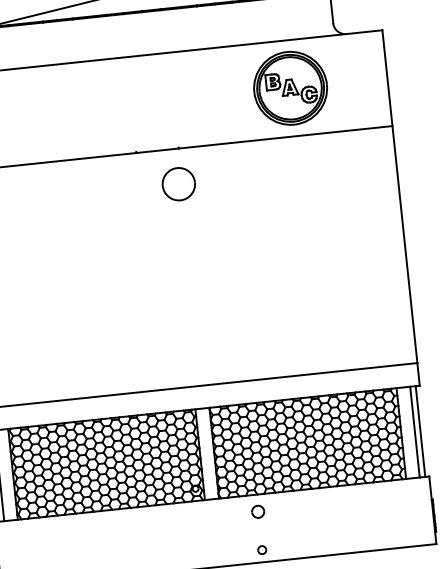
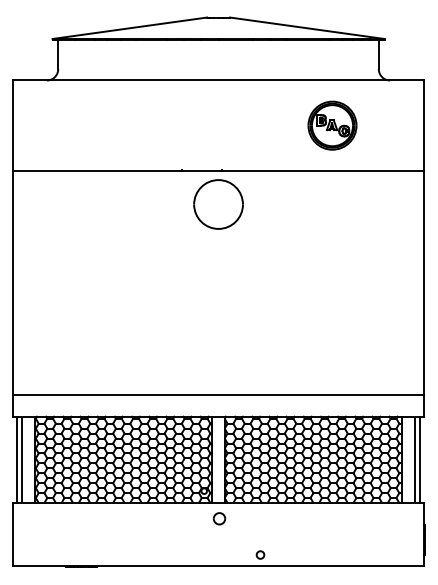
part: (290, 88) -> (332, 125), size x0.7
part: (178, 184) -> (218, 204), size x1.6
part: (258, 511) -> (219, 518), moved

